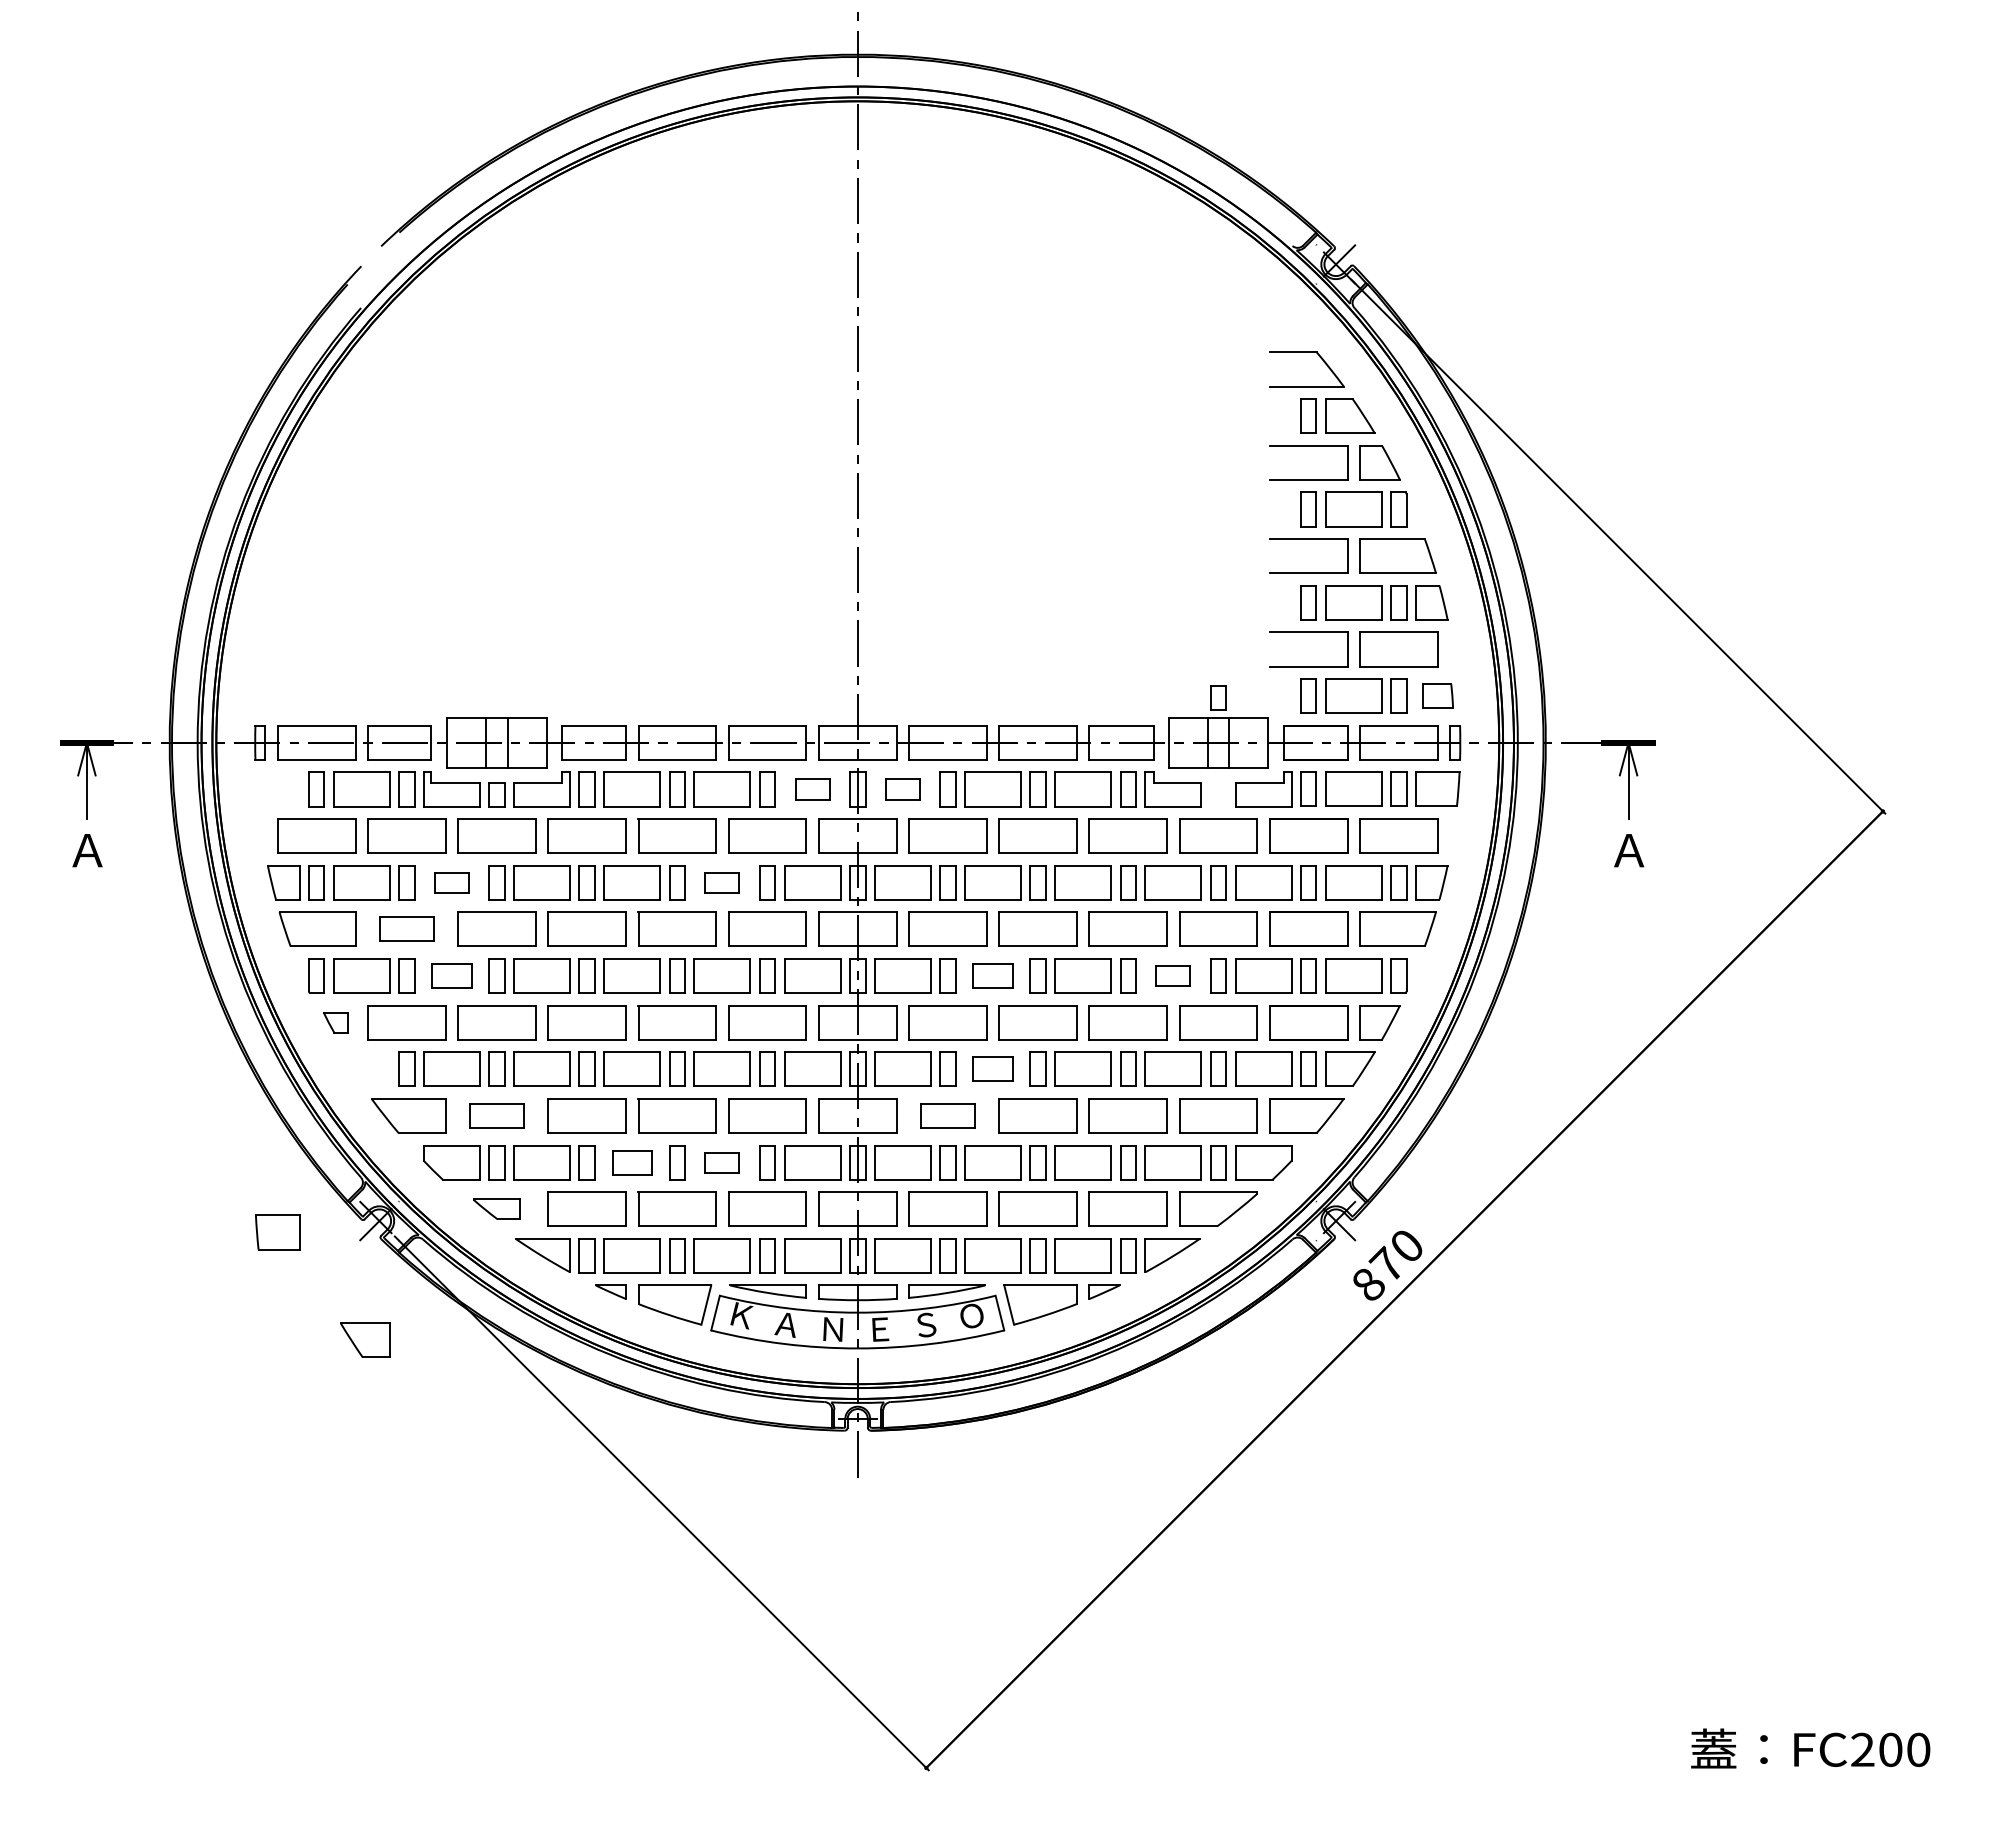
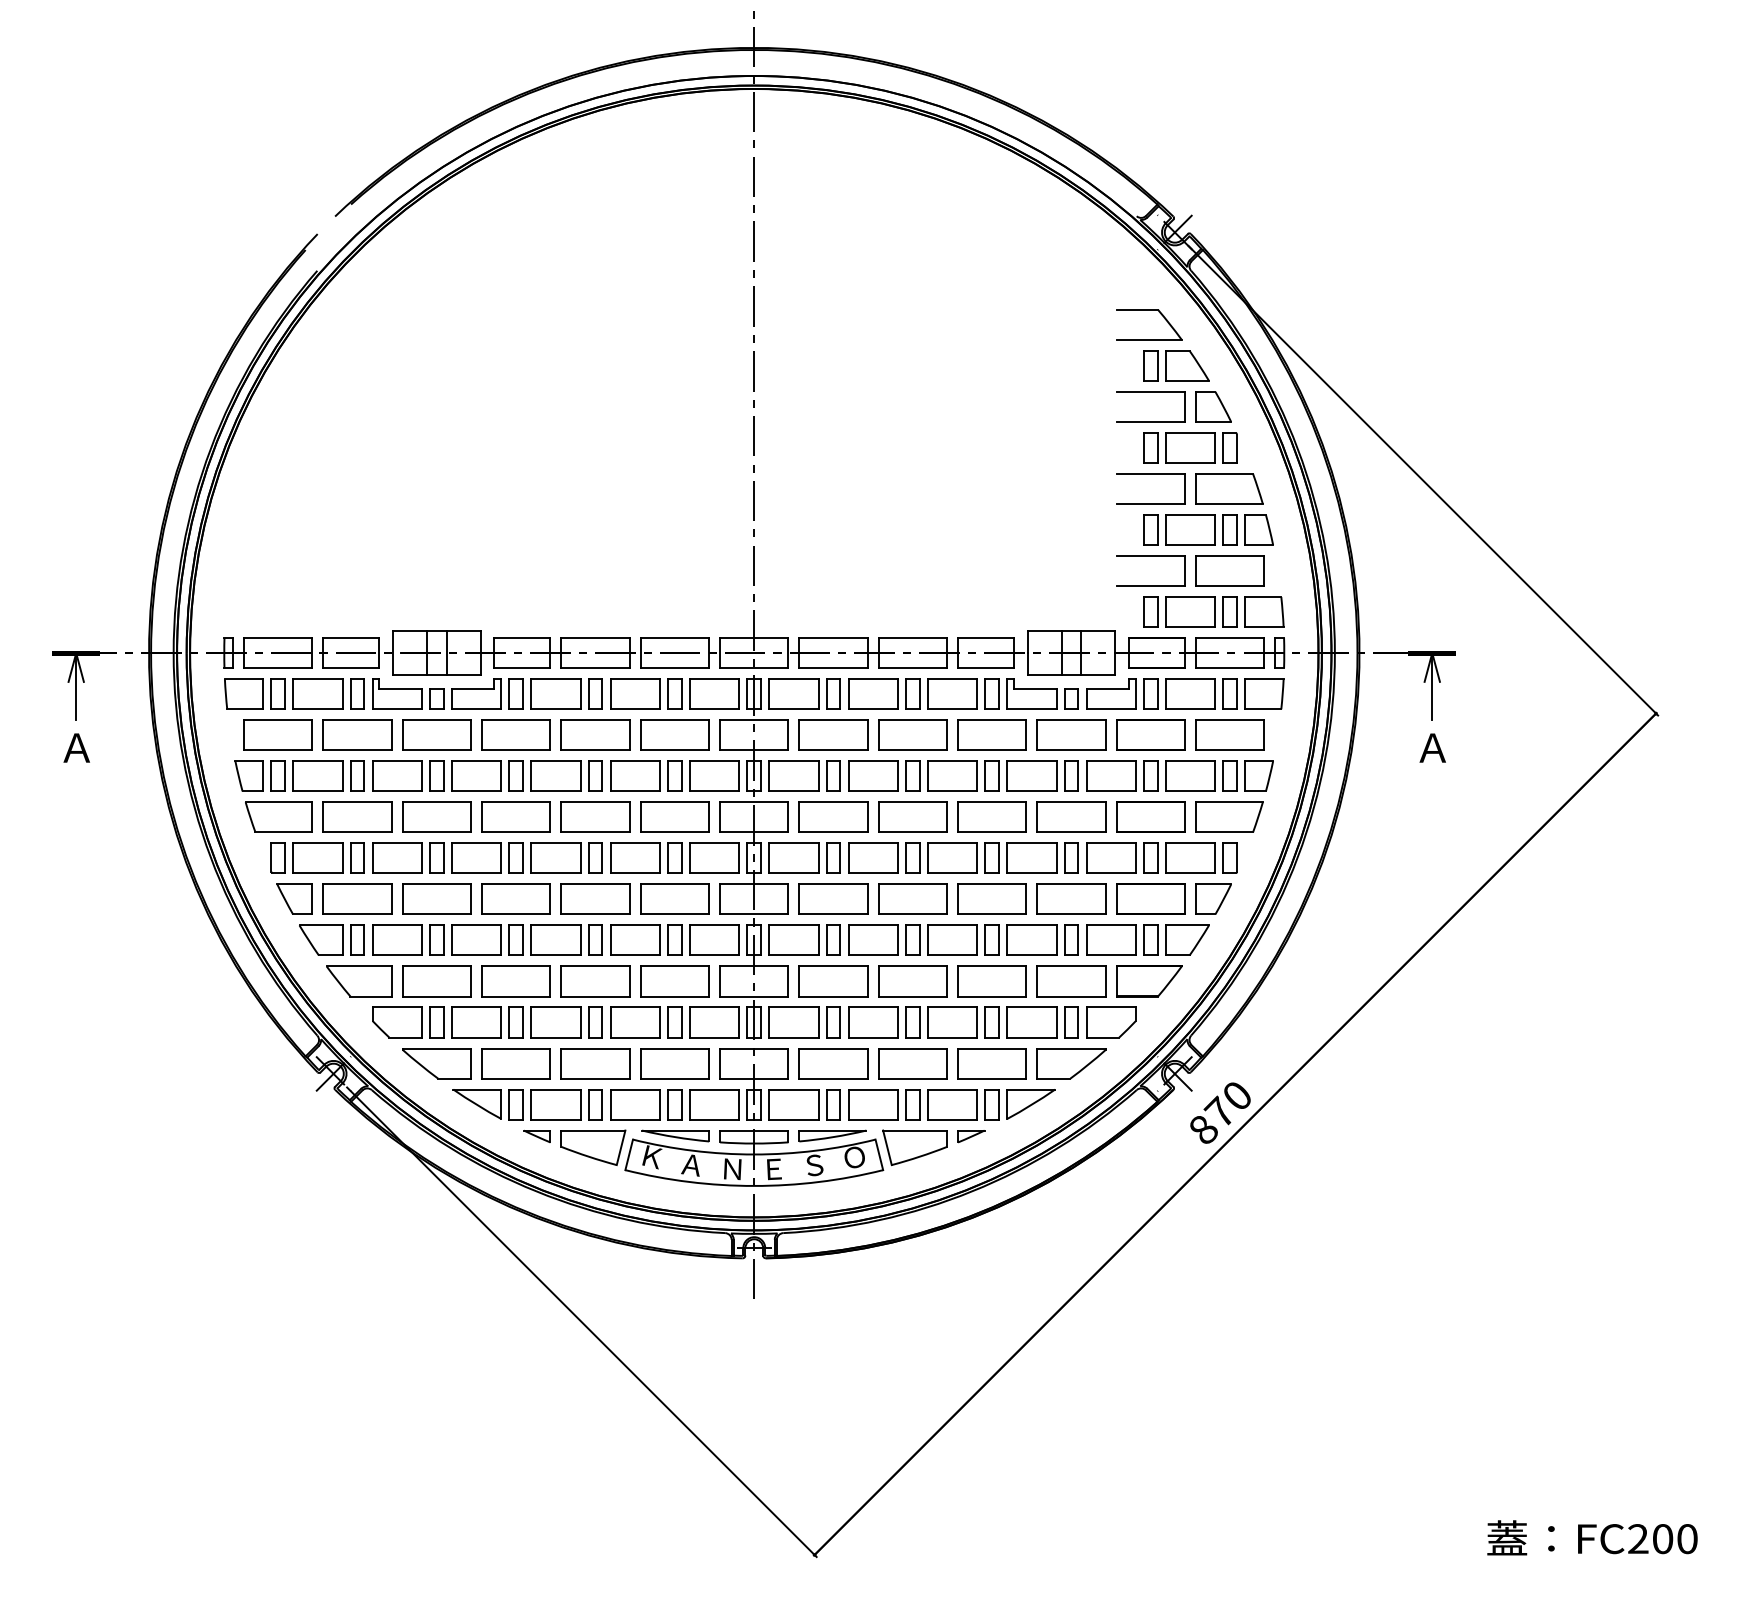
part: (1437, 695) -> (1264, 611), size x1.43
part: (1218, 697) -> (1071, 698), moved
part: (812, 789) -> (714, 694), size x1.67
part: (902, 789) -> (793, 694), size x1.67
part: (451, 882) -> (396, 776), size x1.67
part: (721, 882) -> (634, 776), size x1.67
part: (406, 928) -> (357, 816), size x1.43
part: (451, 975) -> (396, 857), size x1.43
part: (992, 975) -> (872, 857), size x1.43
part: (1172, 975) -> (1031, 857), size x1.67
part: (335, 1022) -> (294, 899), size x1.67
part: (992, 1068) -> (872, 939), size x1.43
part: (496, 1115) -> (436, 981), size x1.43
part: (947, 1115) -> (833, 981), size x1.43
part: (631, 1162) -> (555, 1022), size x1.43
part: (721, 1162) -> (634, 1022), size x1.67
part: (496, 1208) -> (436, 1062), size x1.67
part: (277, 1232) -> (243, 694), moved
part: (365, 1339) -> (321, 939), moved

